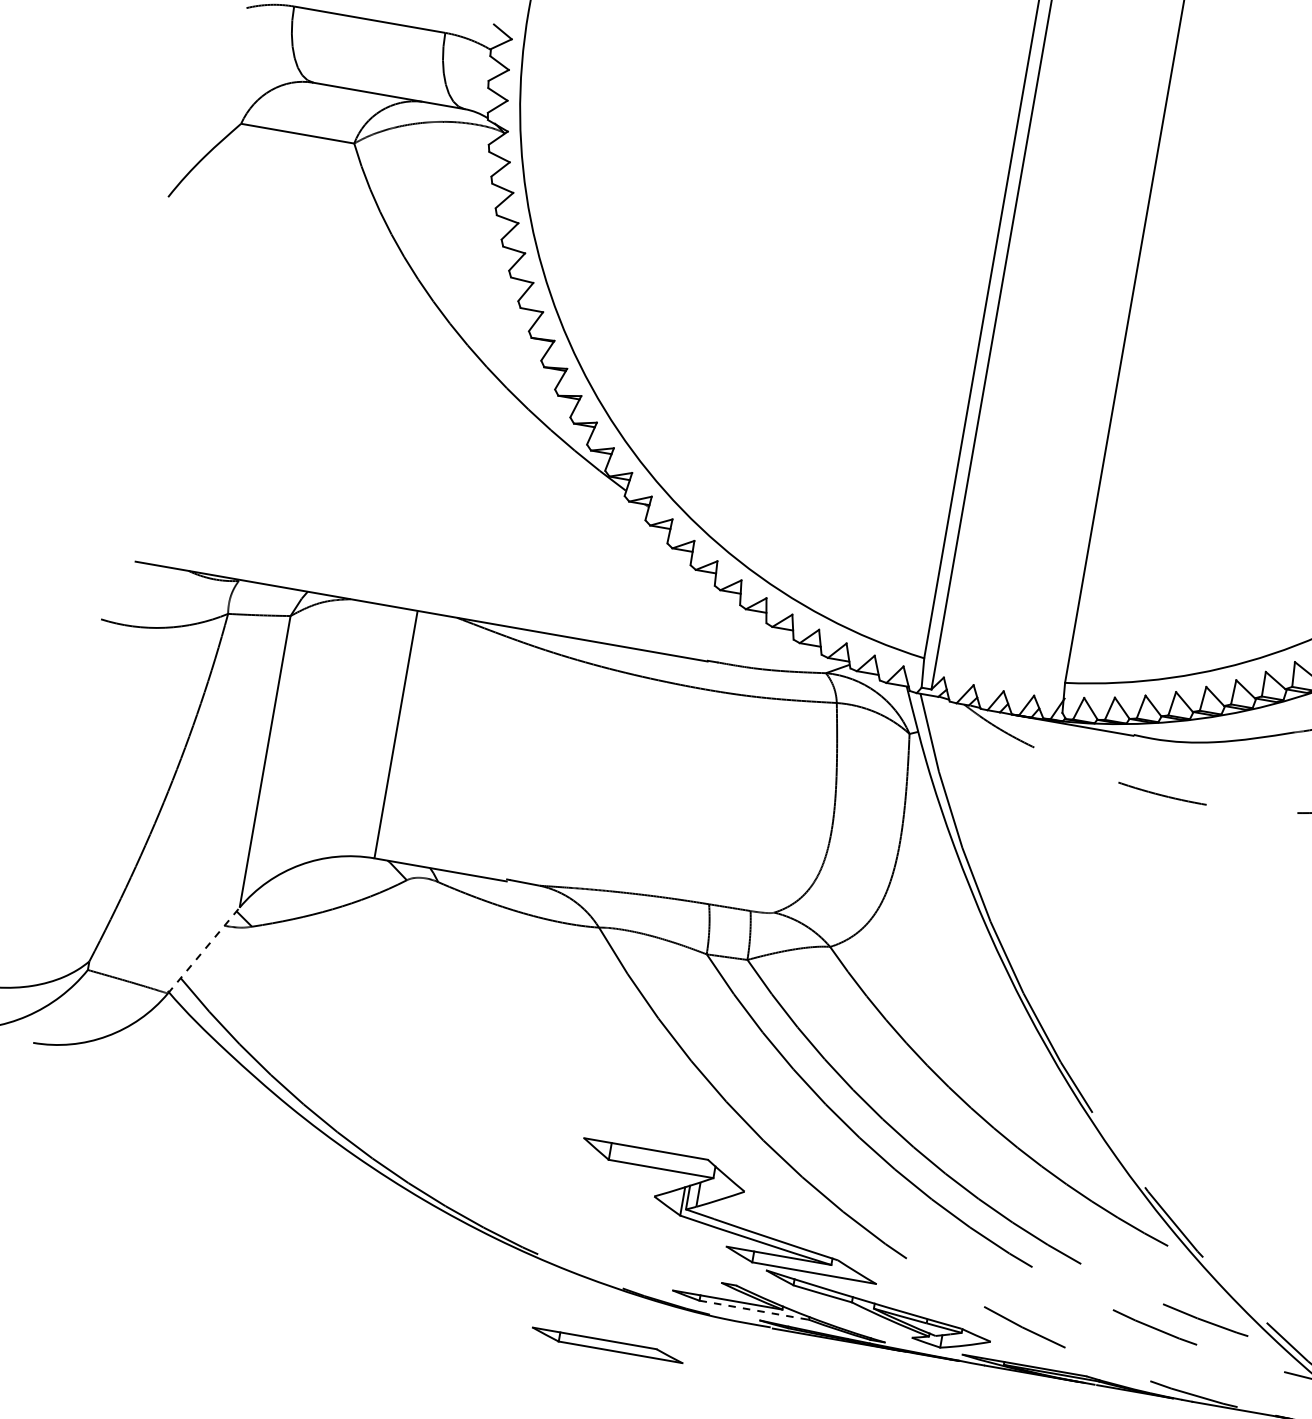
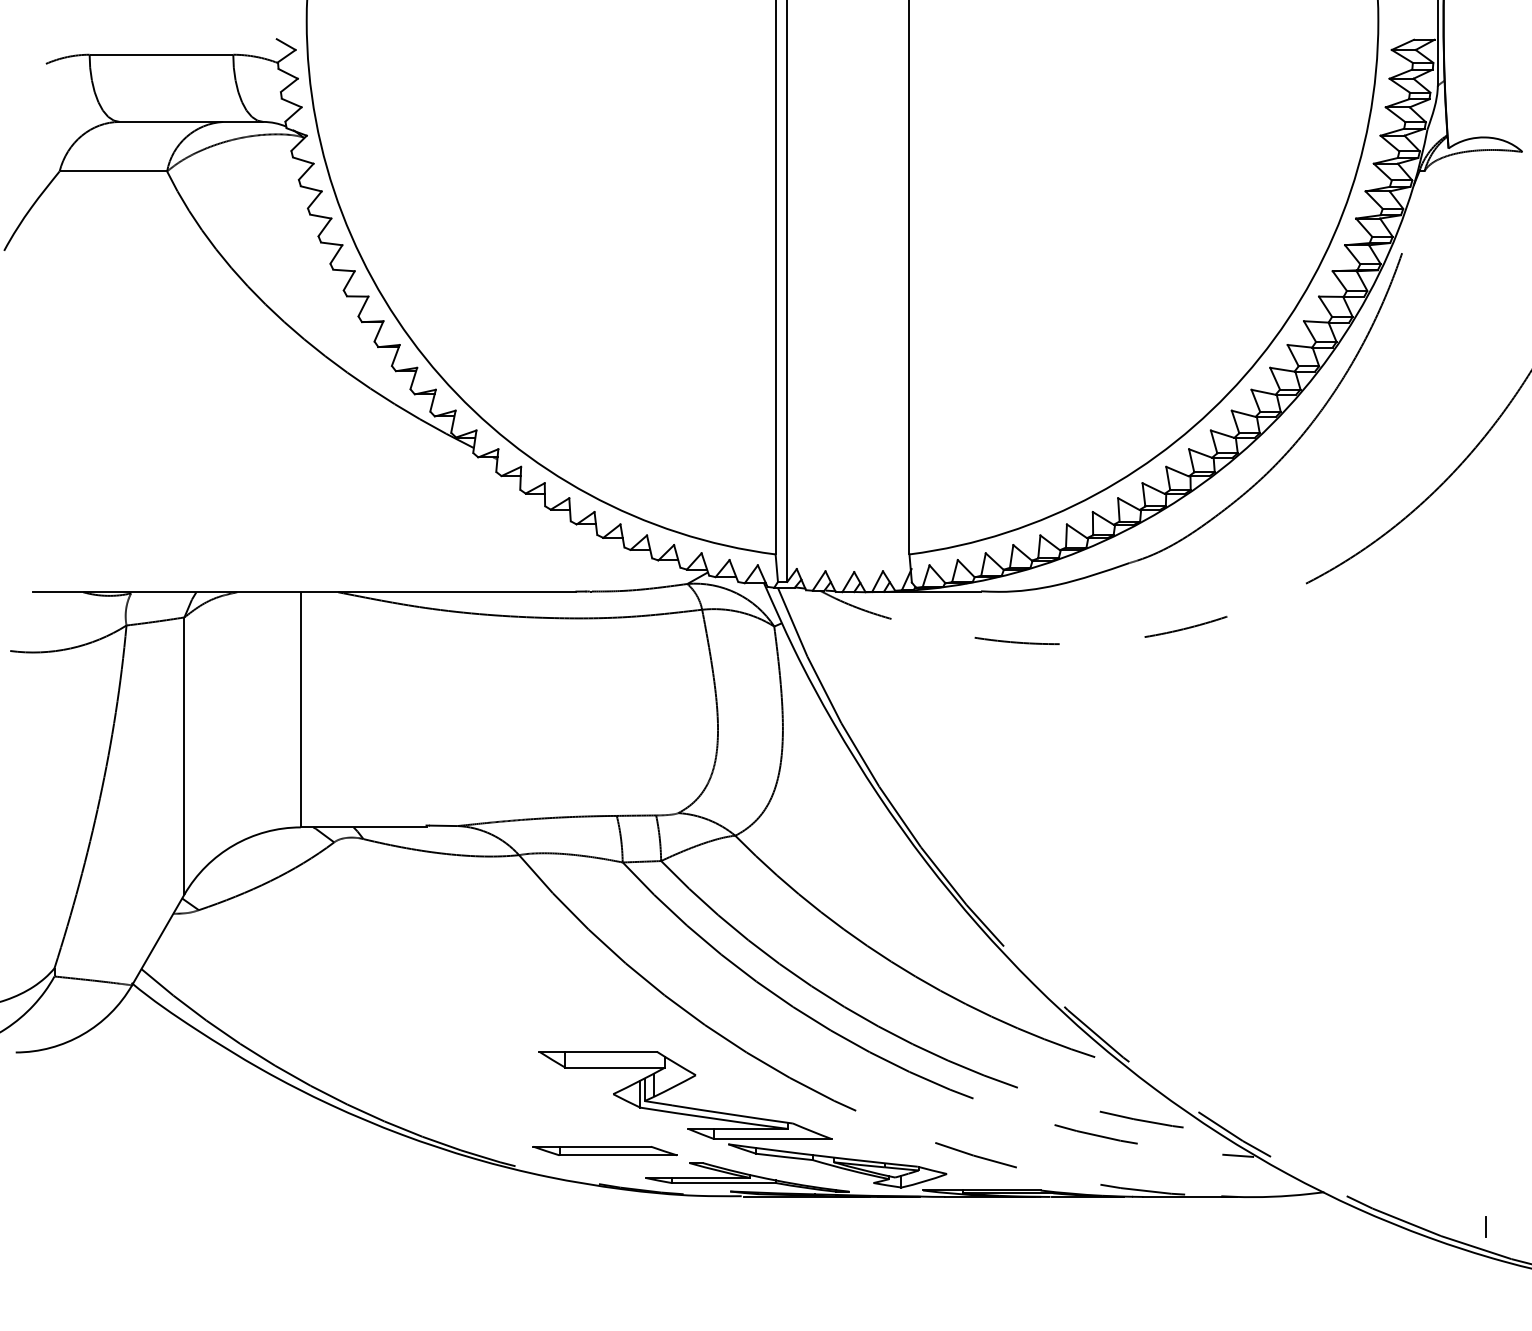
line: (204, 950) -> (158, 939), dashed -> solid
line: (754, 1310) -> (724, 1183), dashed -> solid
part: (606, 1345) -> (604, 1151), moved

